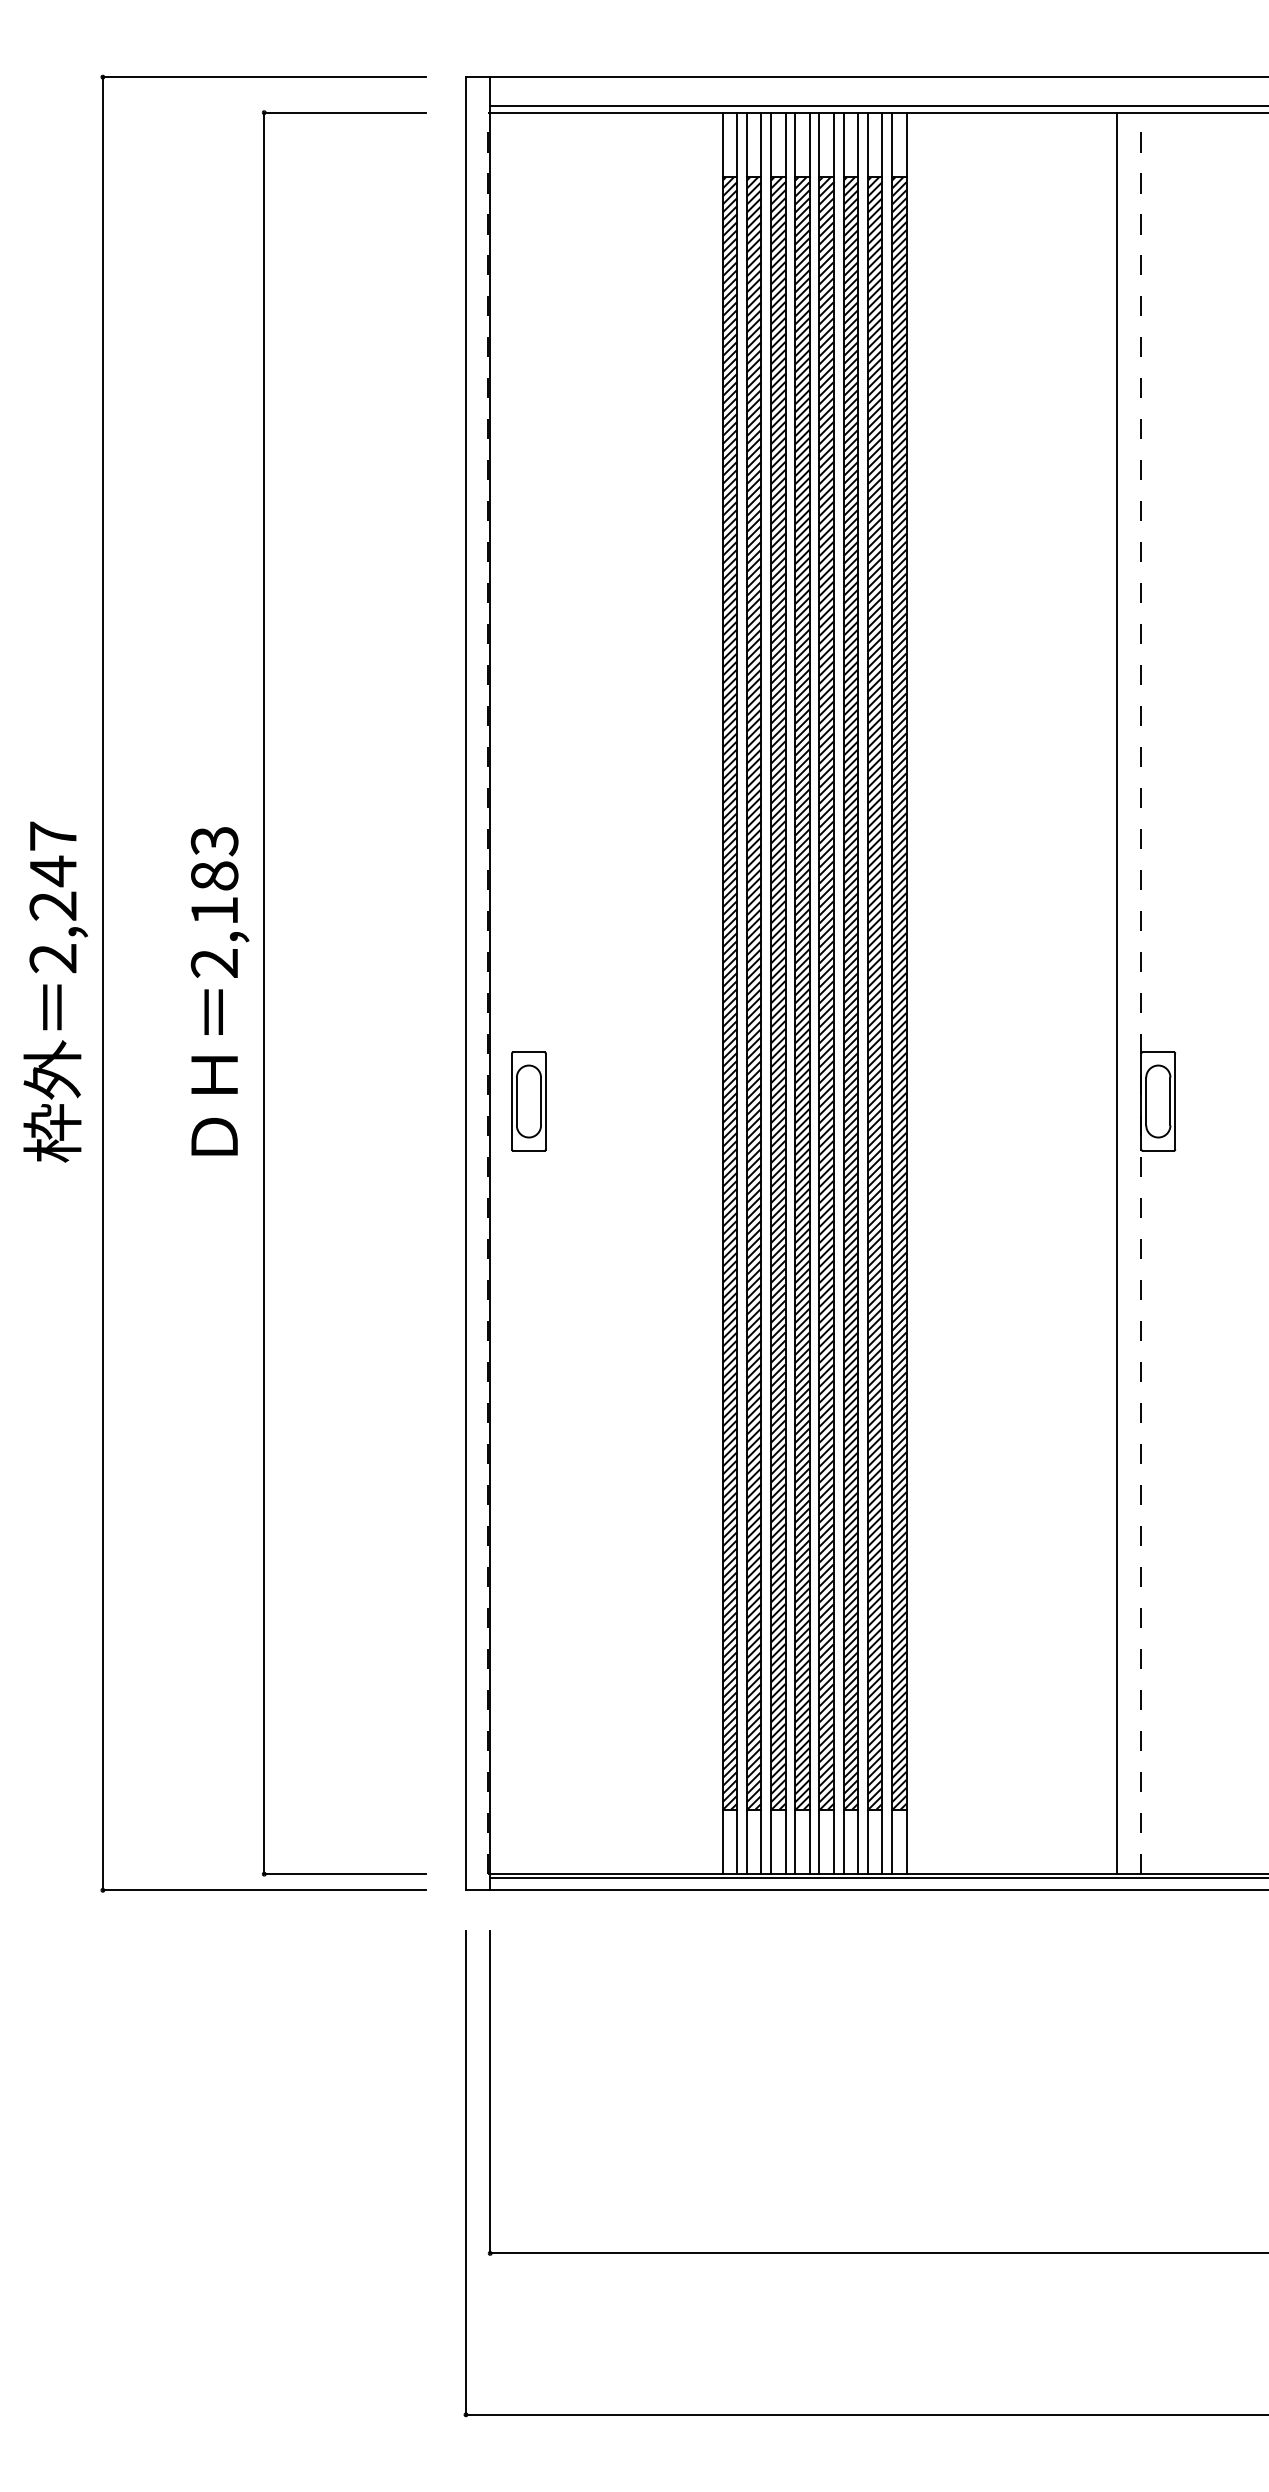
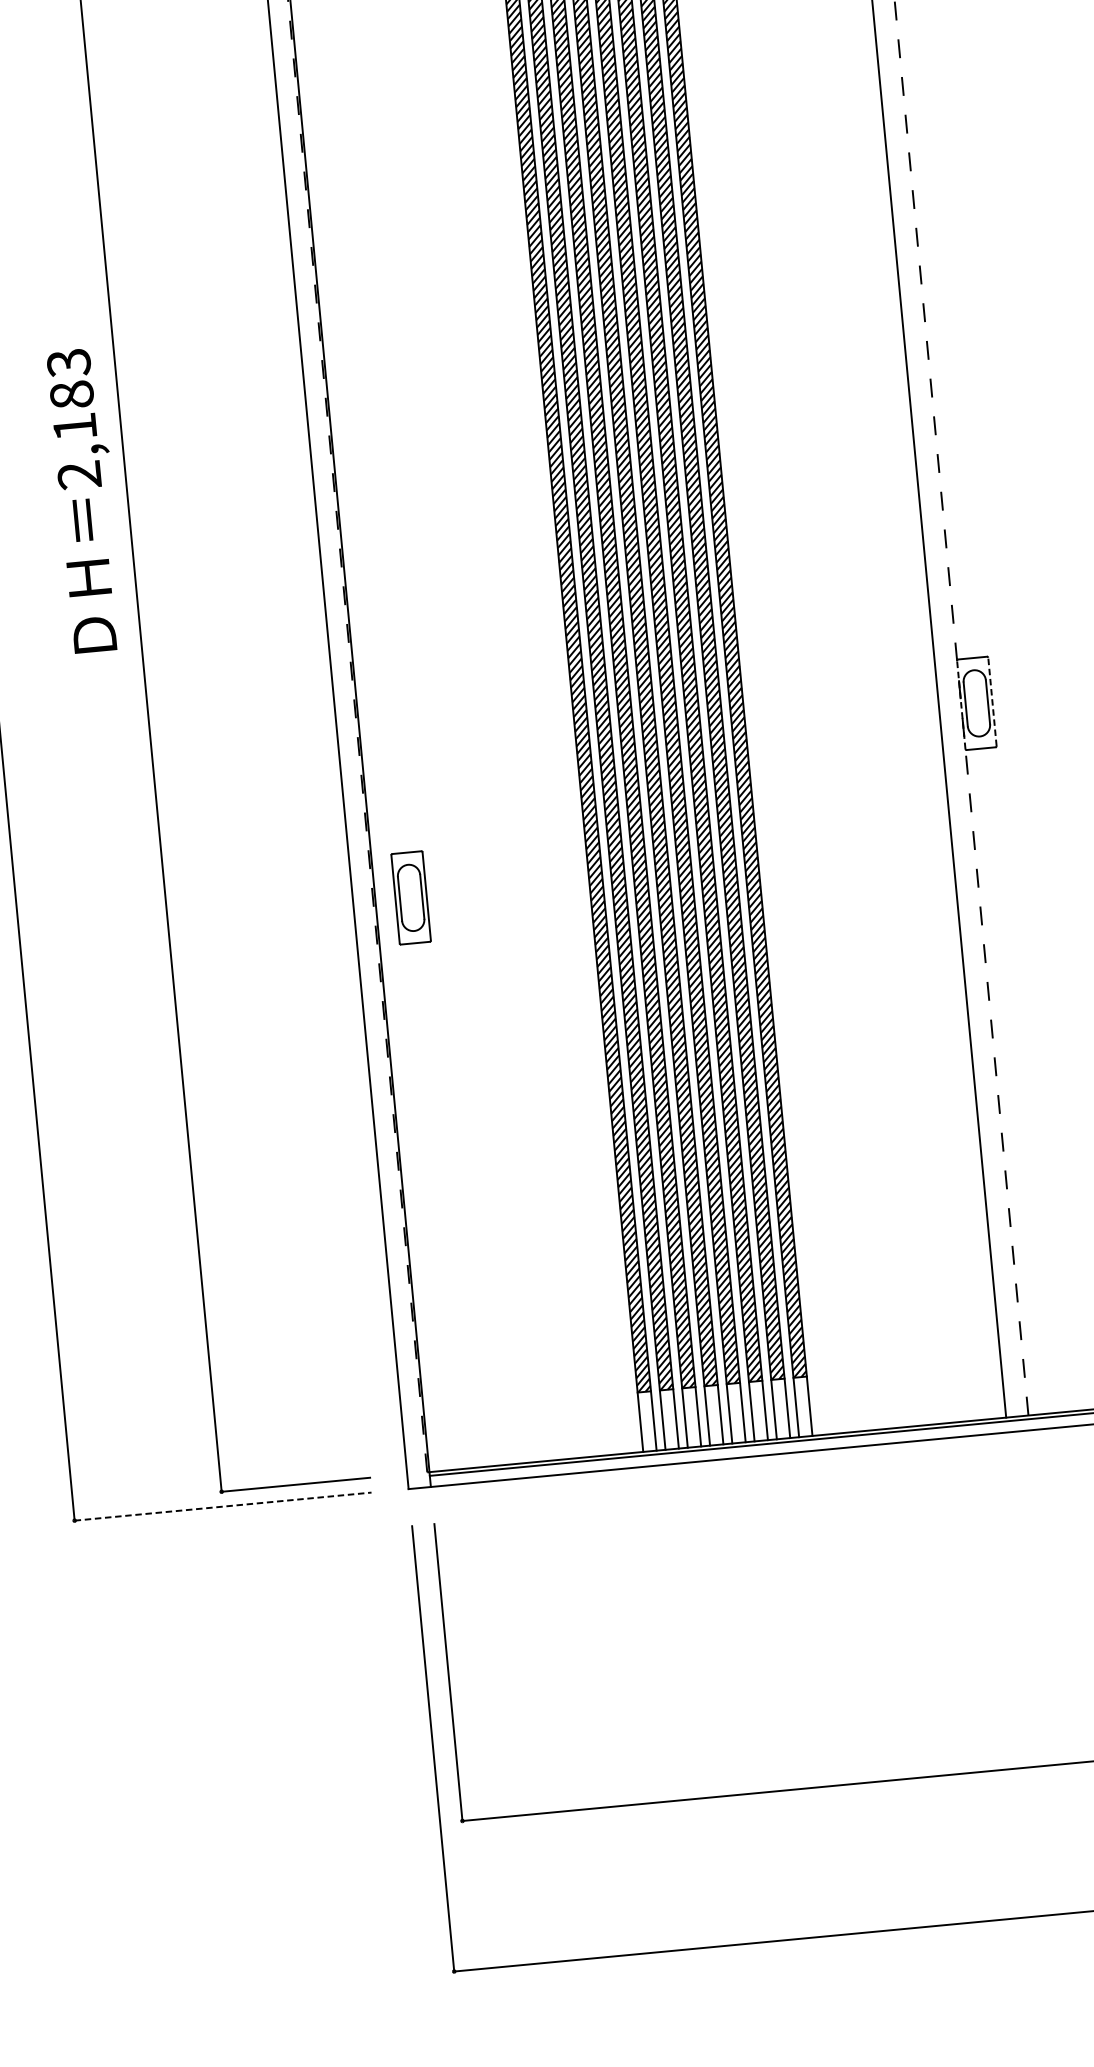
text: (219, 991) -> (86, 500), moved
part: (528, 1101) -> (410, 897), moved
line: (1141, 1101) -> (961, 704), solid -> dashed
line: (1175, 1101) -> (992, 701), solid -> dashed
line: (264, 1890) -> (223, 1506), solid -> dashed

